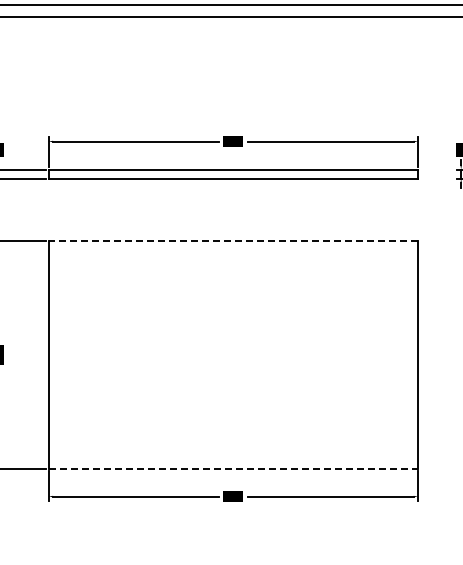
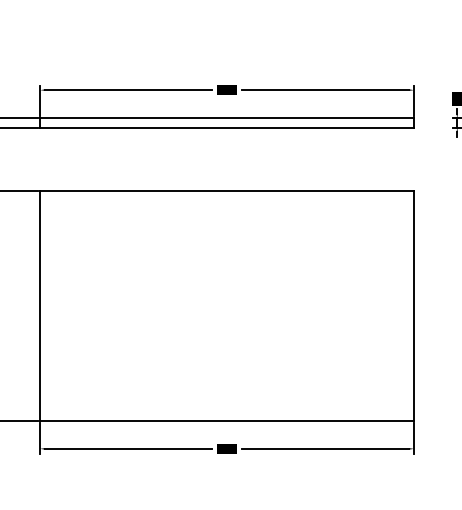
line: (233, 241) -> (227, 191), dashed -> solid
line: (233, 468) -> (227, 420), dashed -> solid

